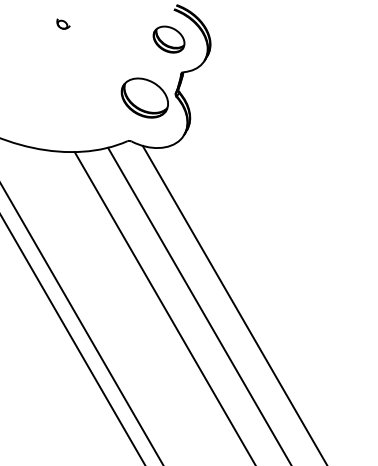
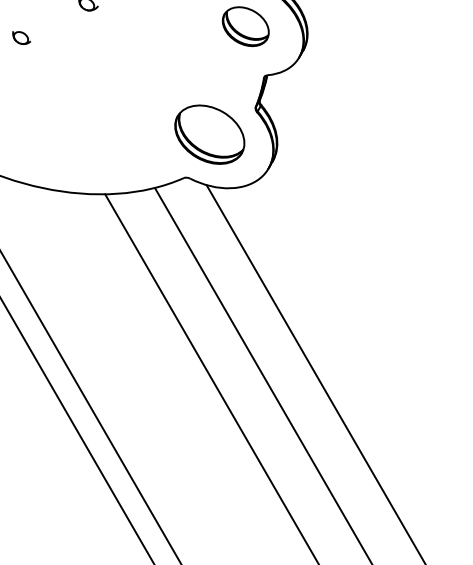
part: (18, 47) -> (21, 38), added
part: (144, 97) -> (209, 133), moved

